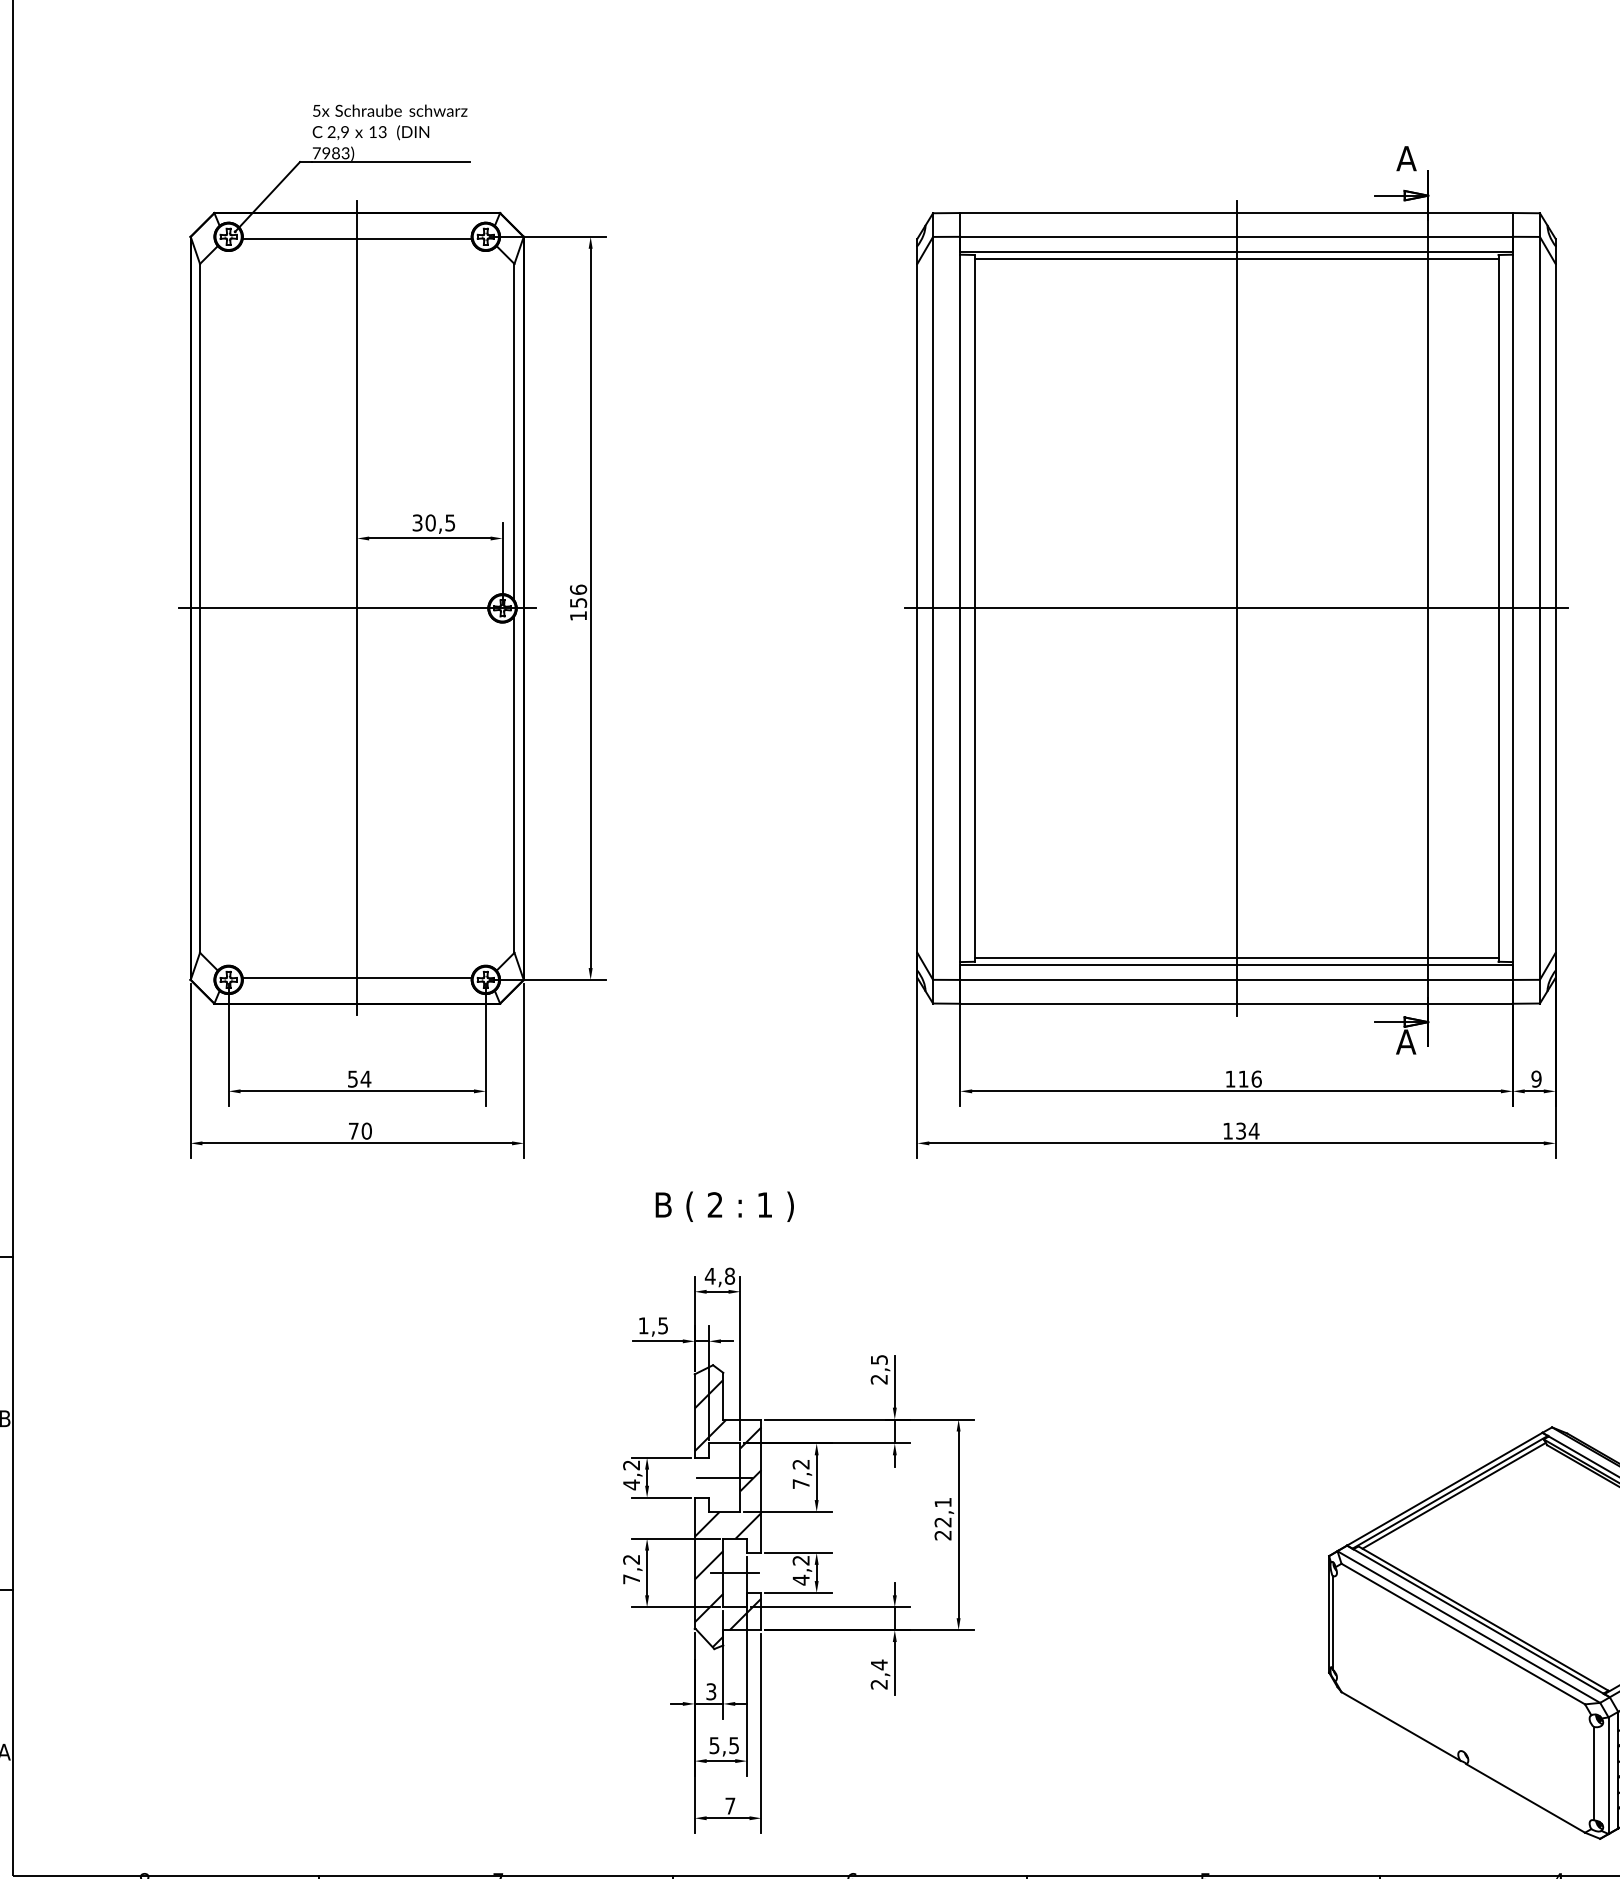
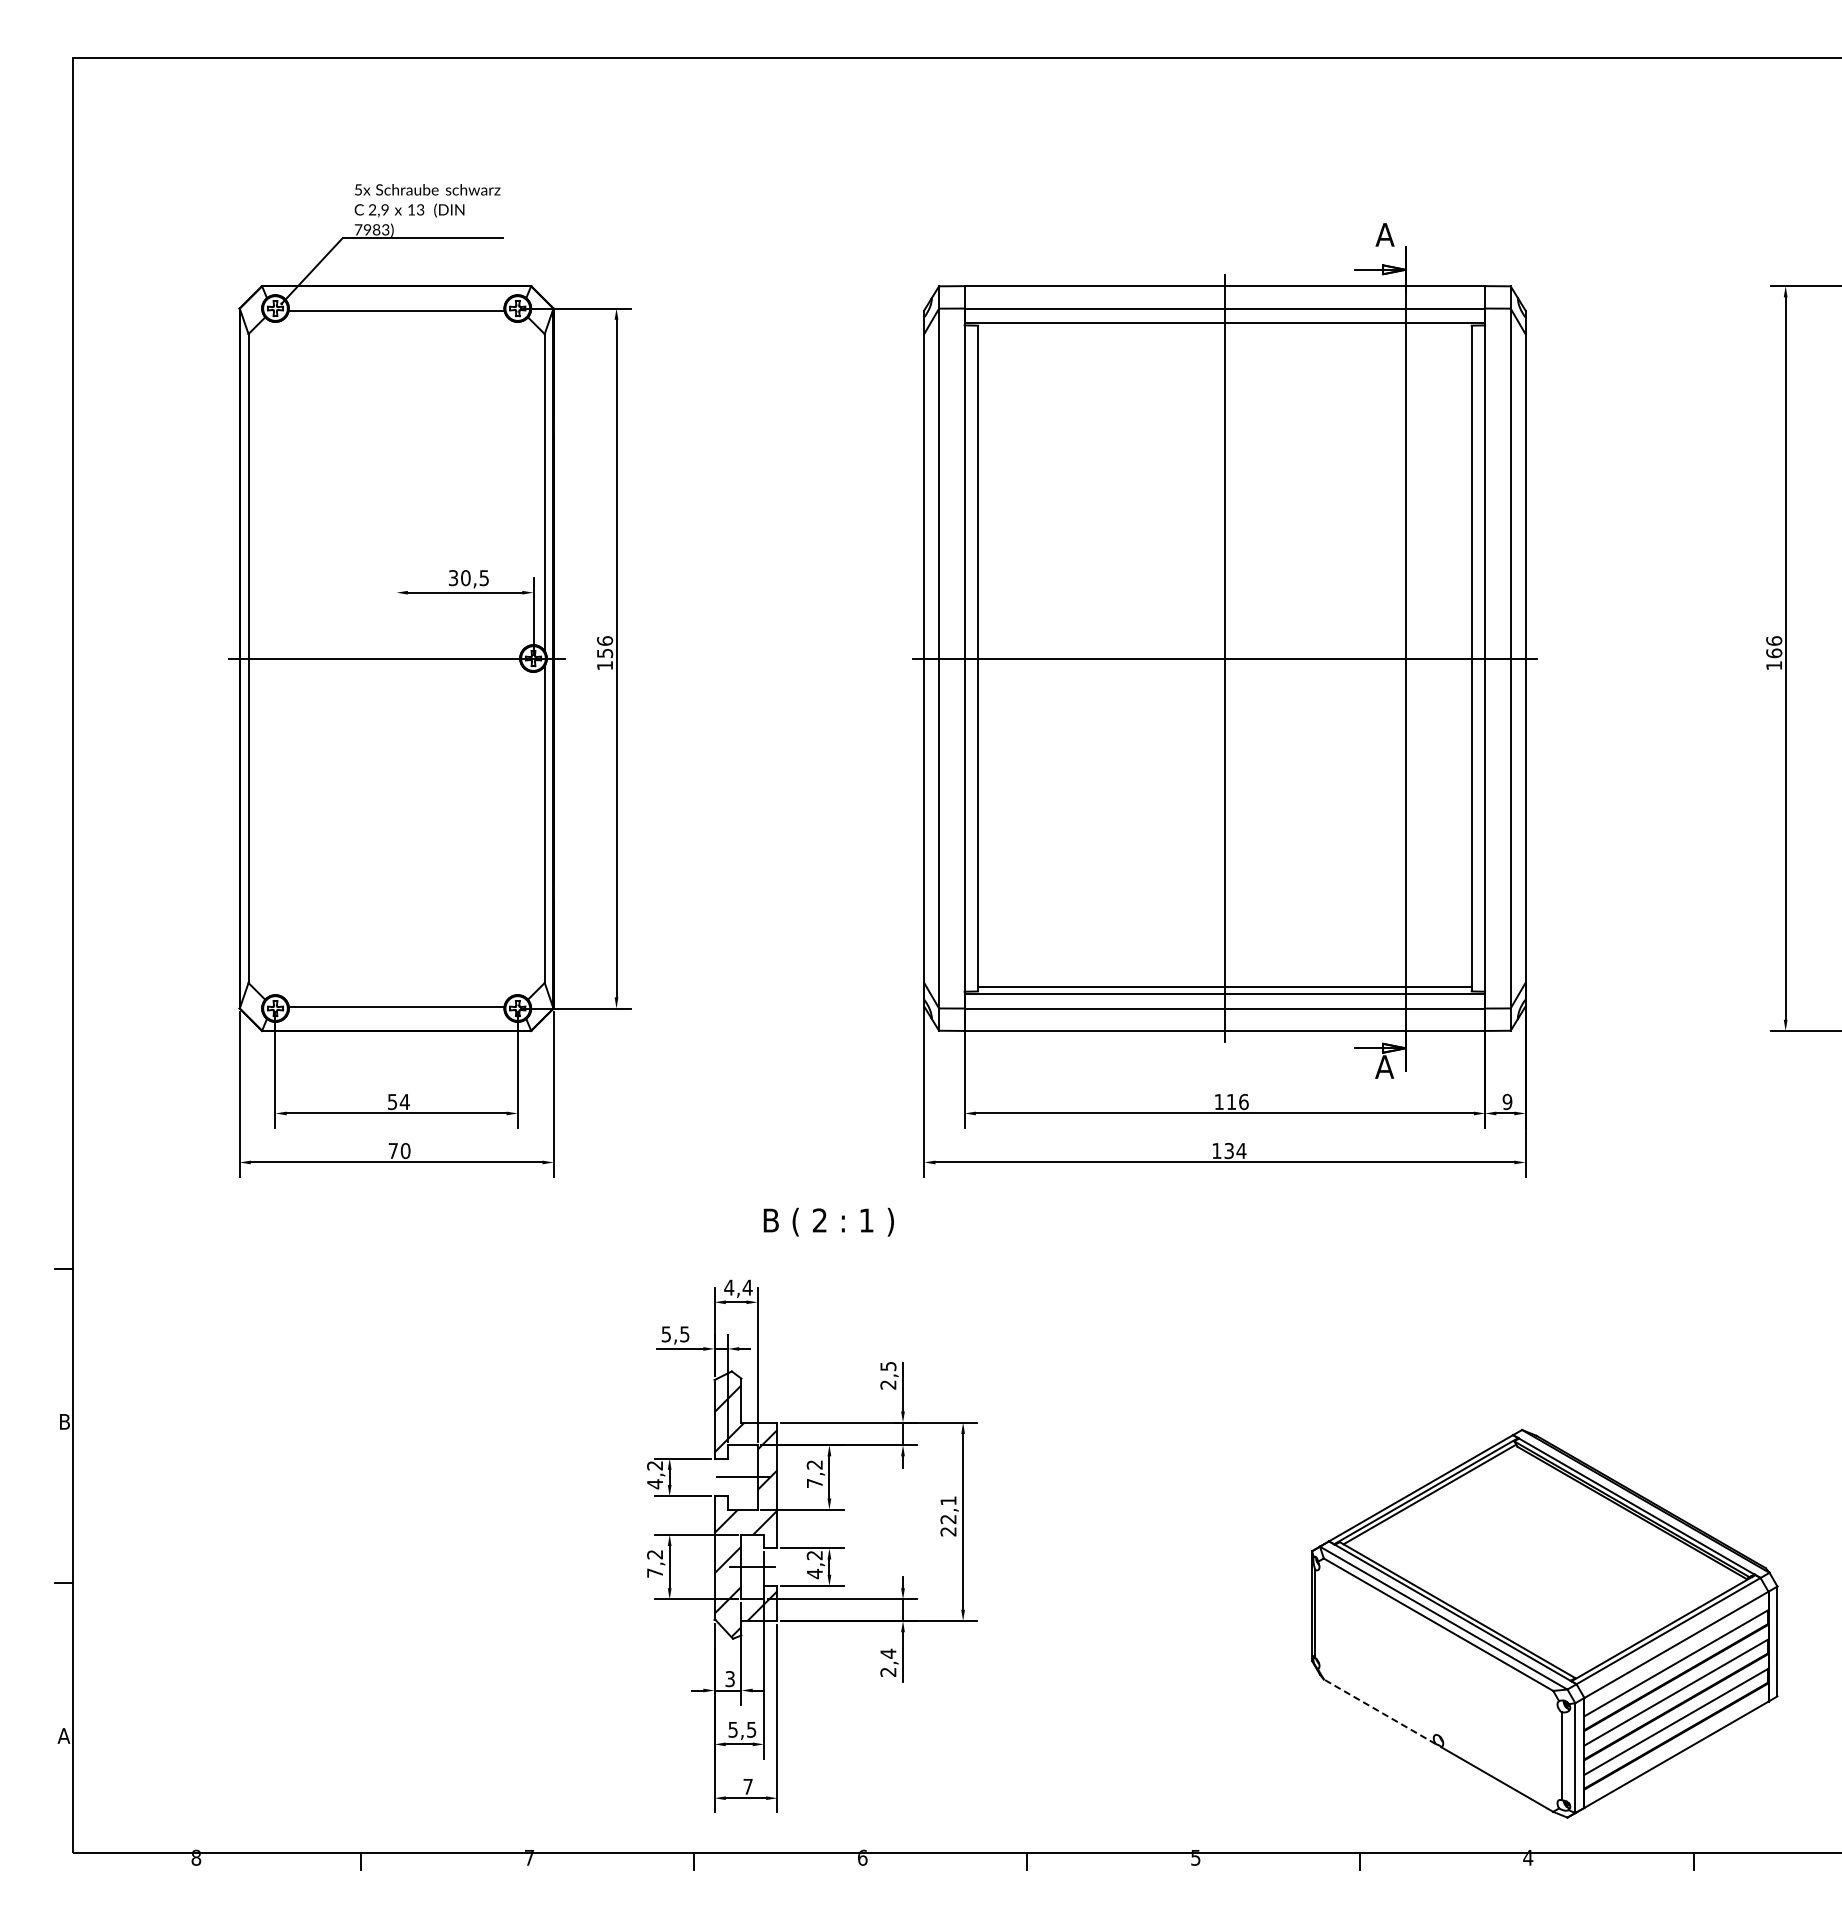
line: (1236, 259) -> (1224, 329), removed
line: (357, 608) -> (396, 658), removed
text: (724, 1206) -> (828, 1221), moved
text: (729, 1276) -> (747, 1287), 4,8 -> 4,4
text: (642, 1325) -> (665, 1334), 1,5 -> 5,5
line: (1400, 1726) -> (1379, 1711), solid -> dashed

